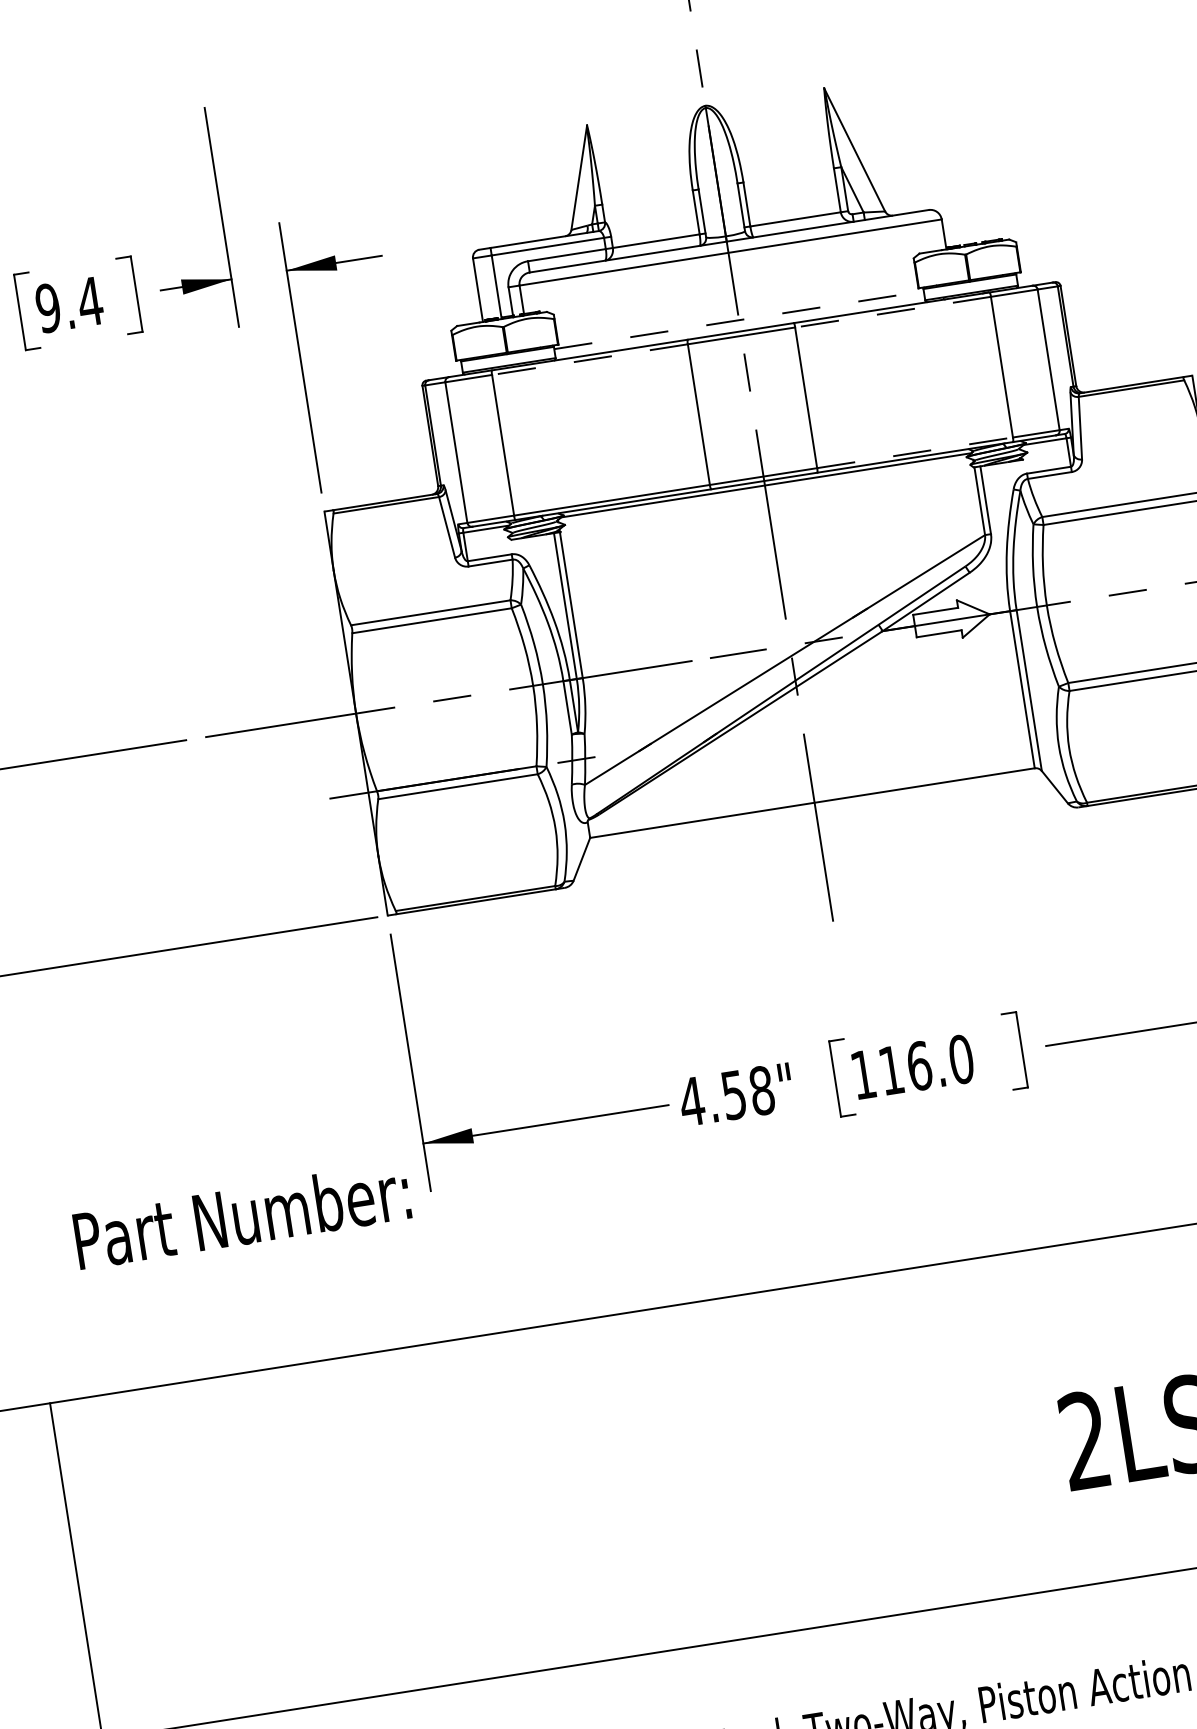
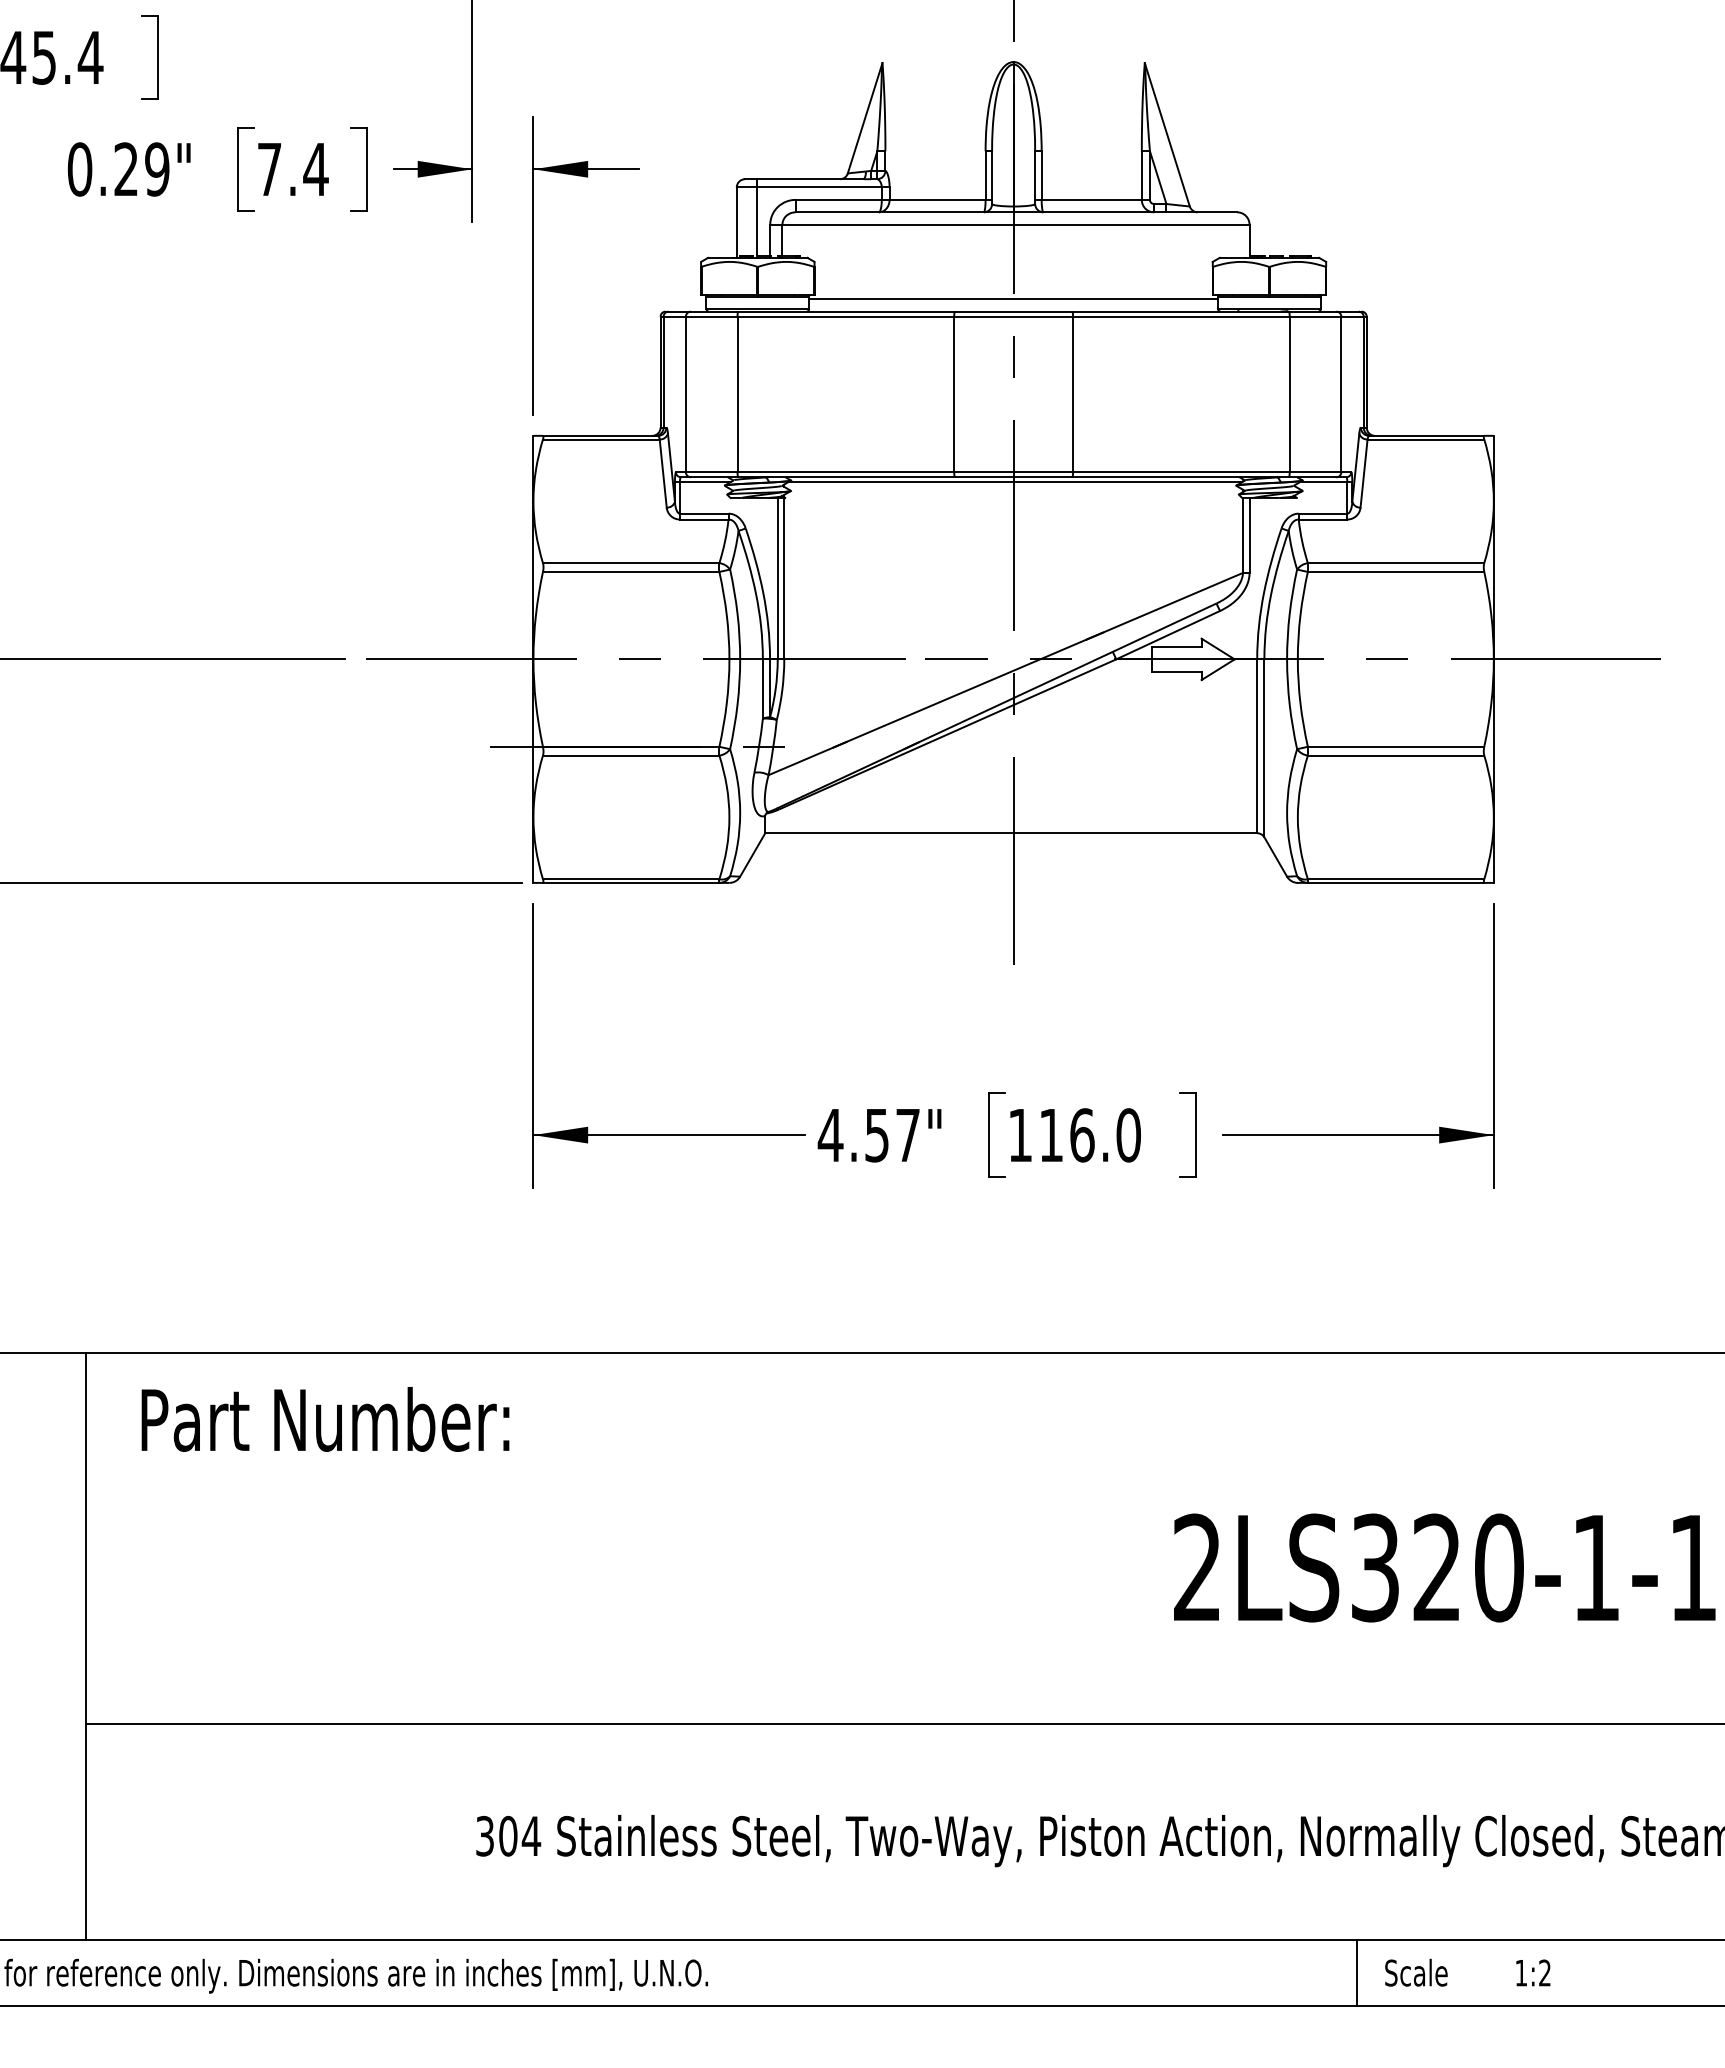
text: (48, 308) -> (269, 169), 9.4 -> 7.4
line: (892, 312) -> (1180, 316), dashed -> solid
line: (739, 320) -> (1014, 299), dashed -> solid
line: (589, 359) -> (845, 316), dashed -> solid
line: (915, 453) -> (1181, 472), dashed -> solid
text: (762, 1090) -> (908, 1135), 4.58" -> 4.57"
text: (242, 1215) -> (325, 1419), moved

